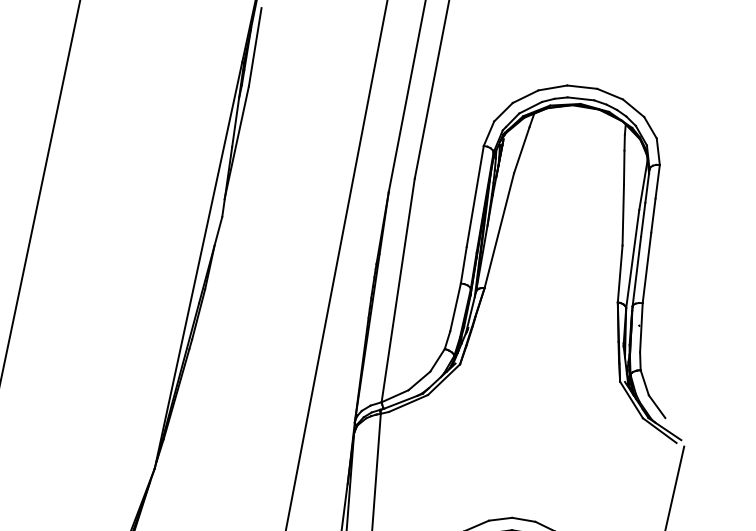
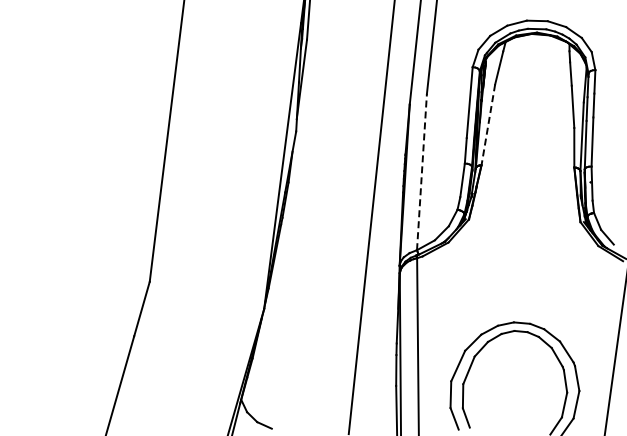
line: (499, 231) -> (488, 125), solid -> dashed
line: (397, 289) -> (421, 171), solid -> dashed

